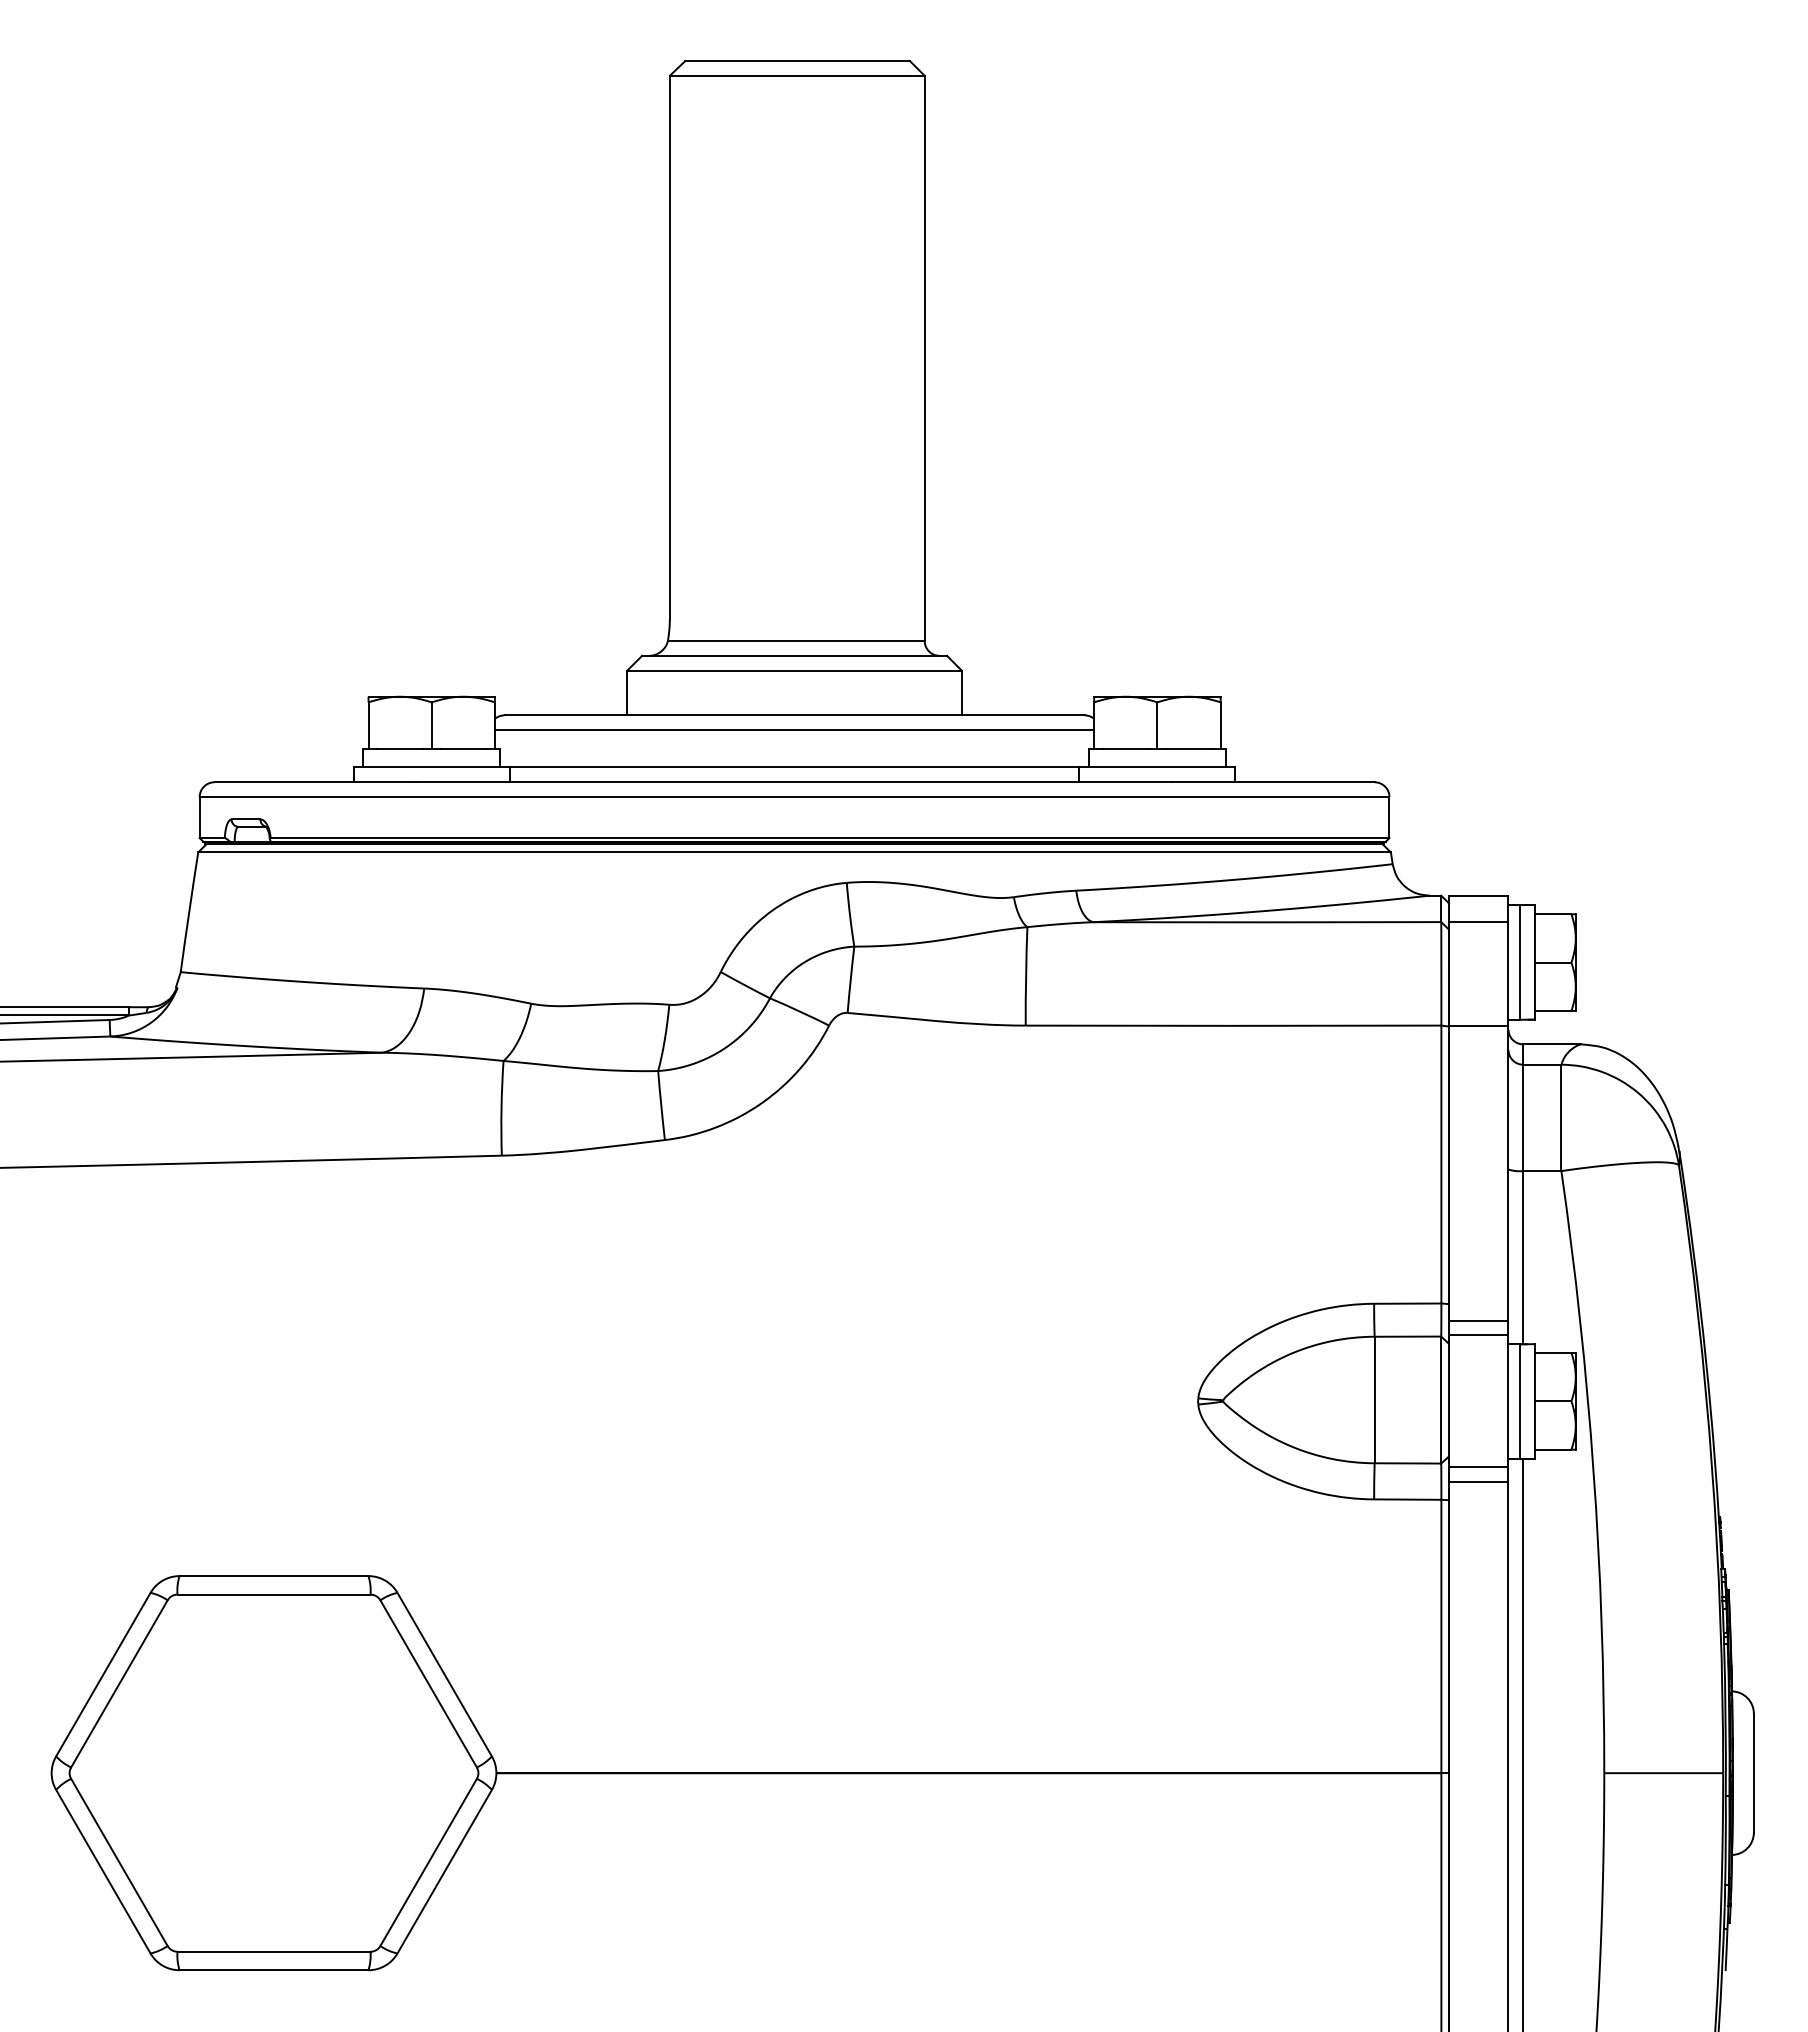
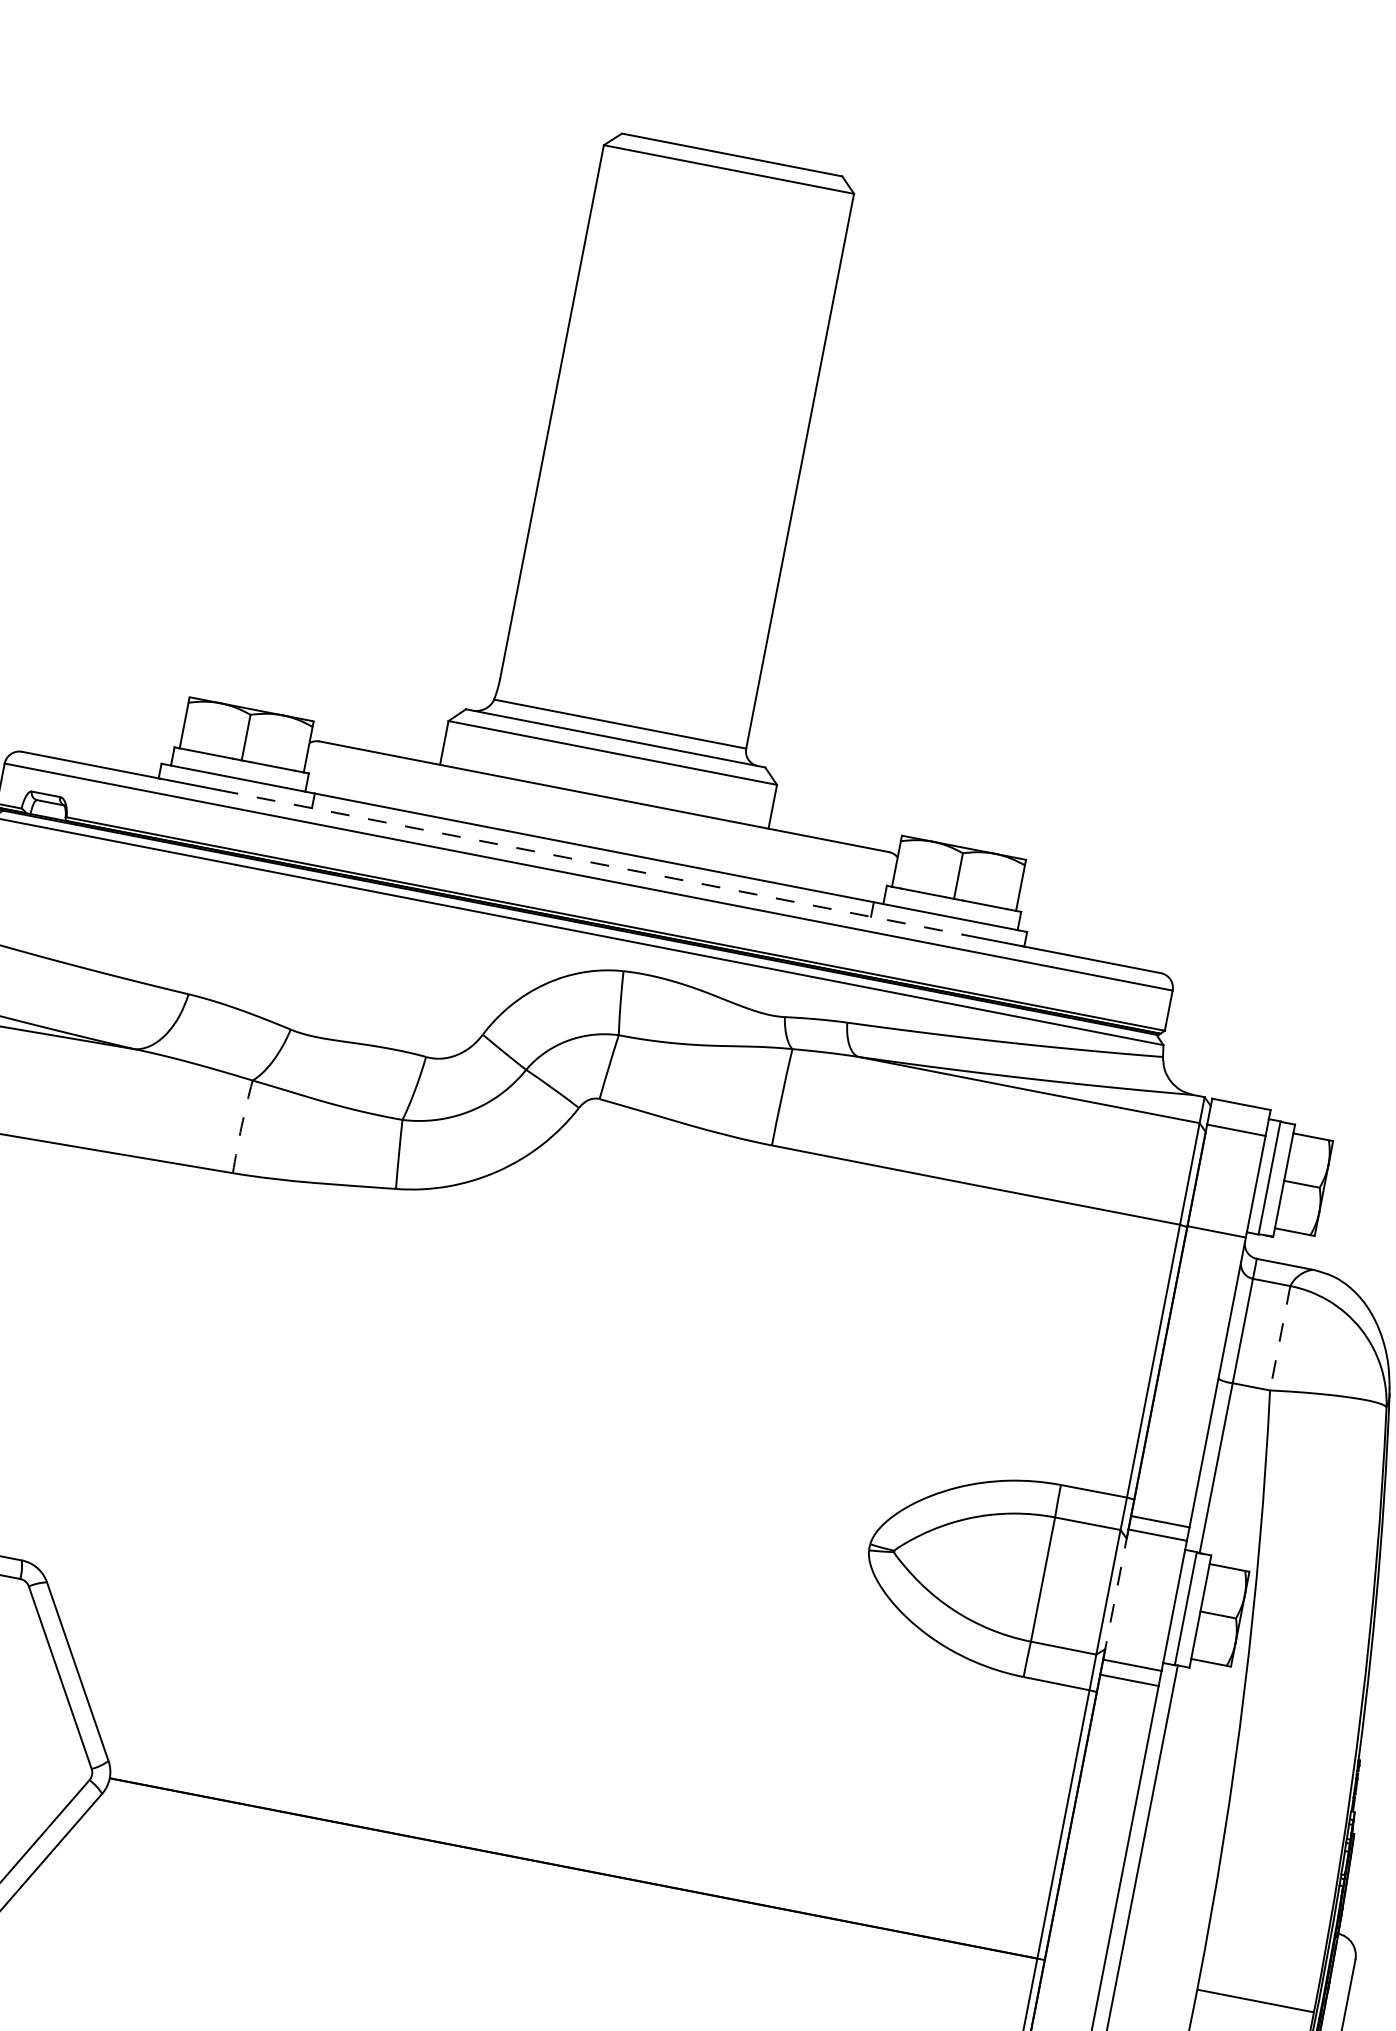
line: (794, 730) -> (601, 811), removed
line: (794, 782) -> (591, 862), solid -> dashed
arc: (501, 1108) -> (241, 1126), solid -> dashed
line: (1561, 1118) -> (1280, 1338), solid -> dashed
line: (1448, 1400) -> (1115, 1594), solid -> dashed

